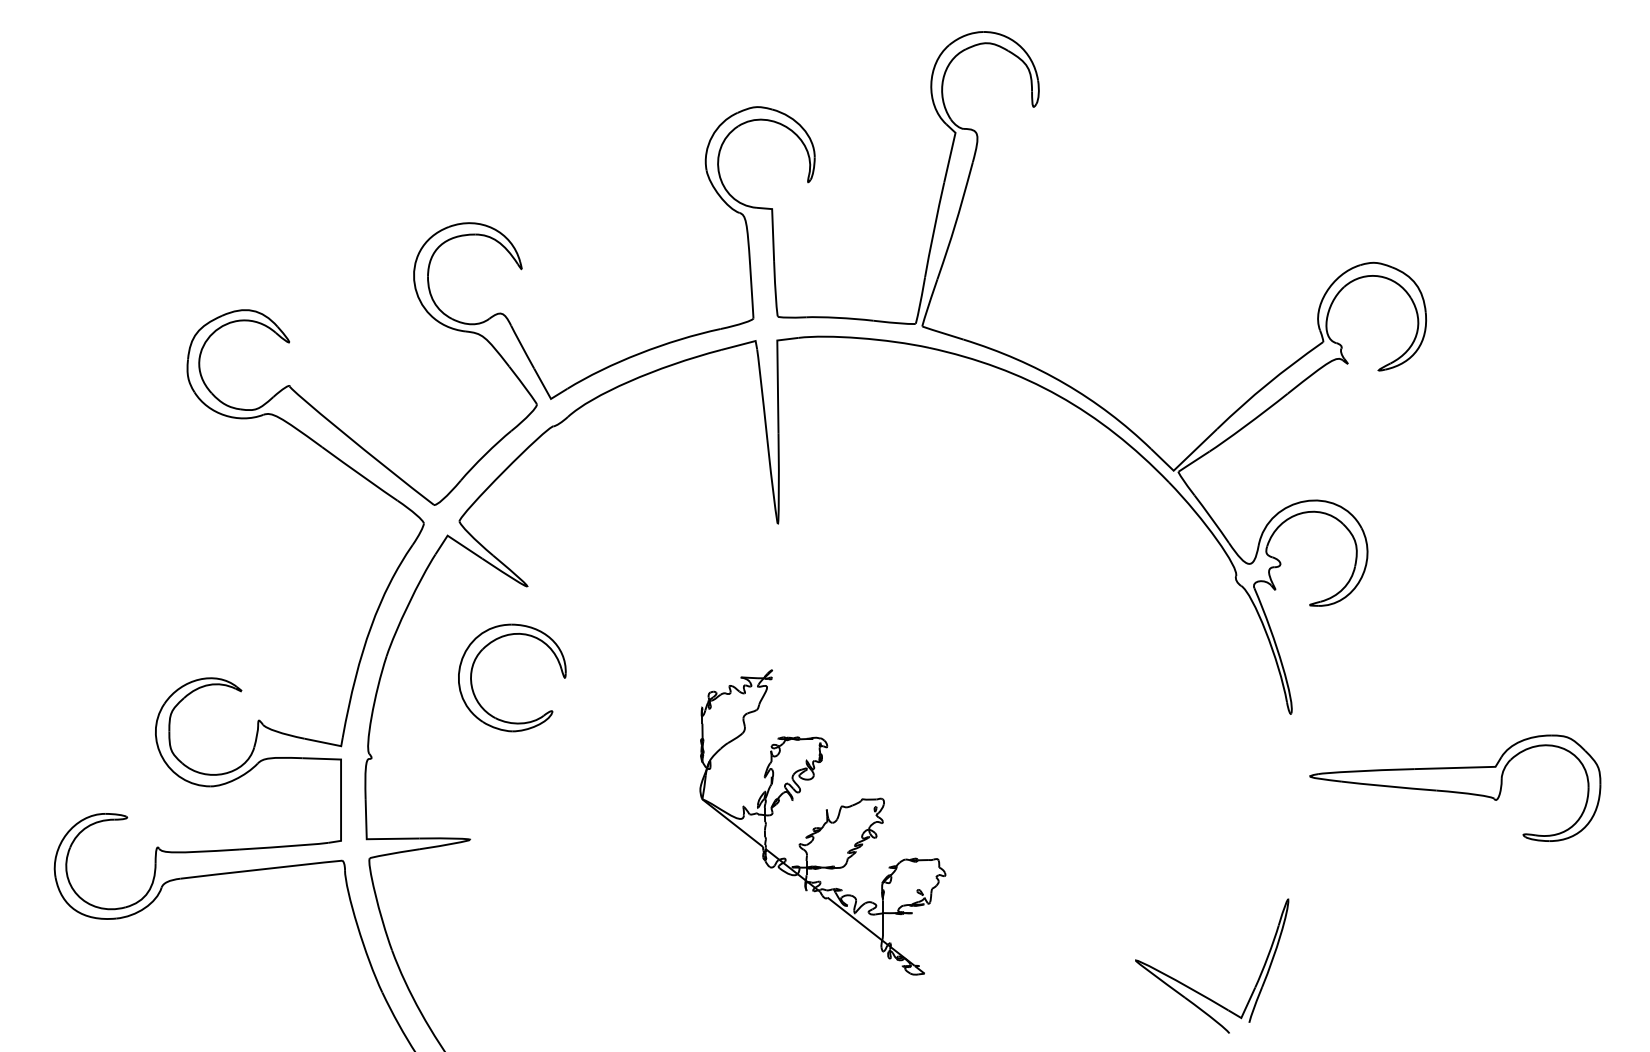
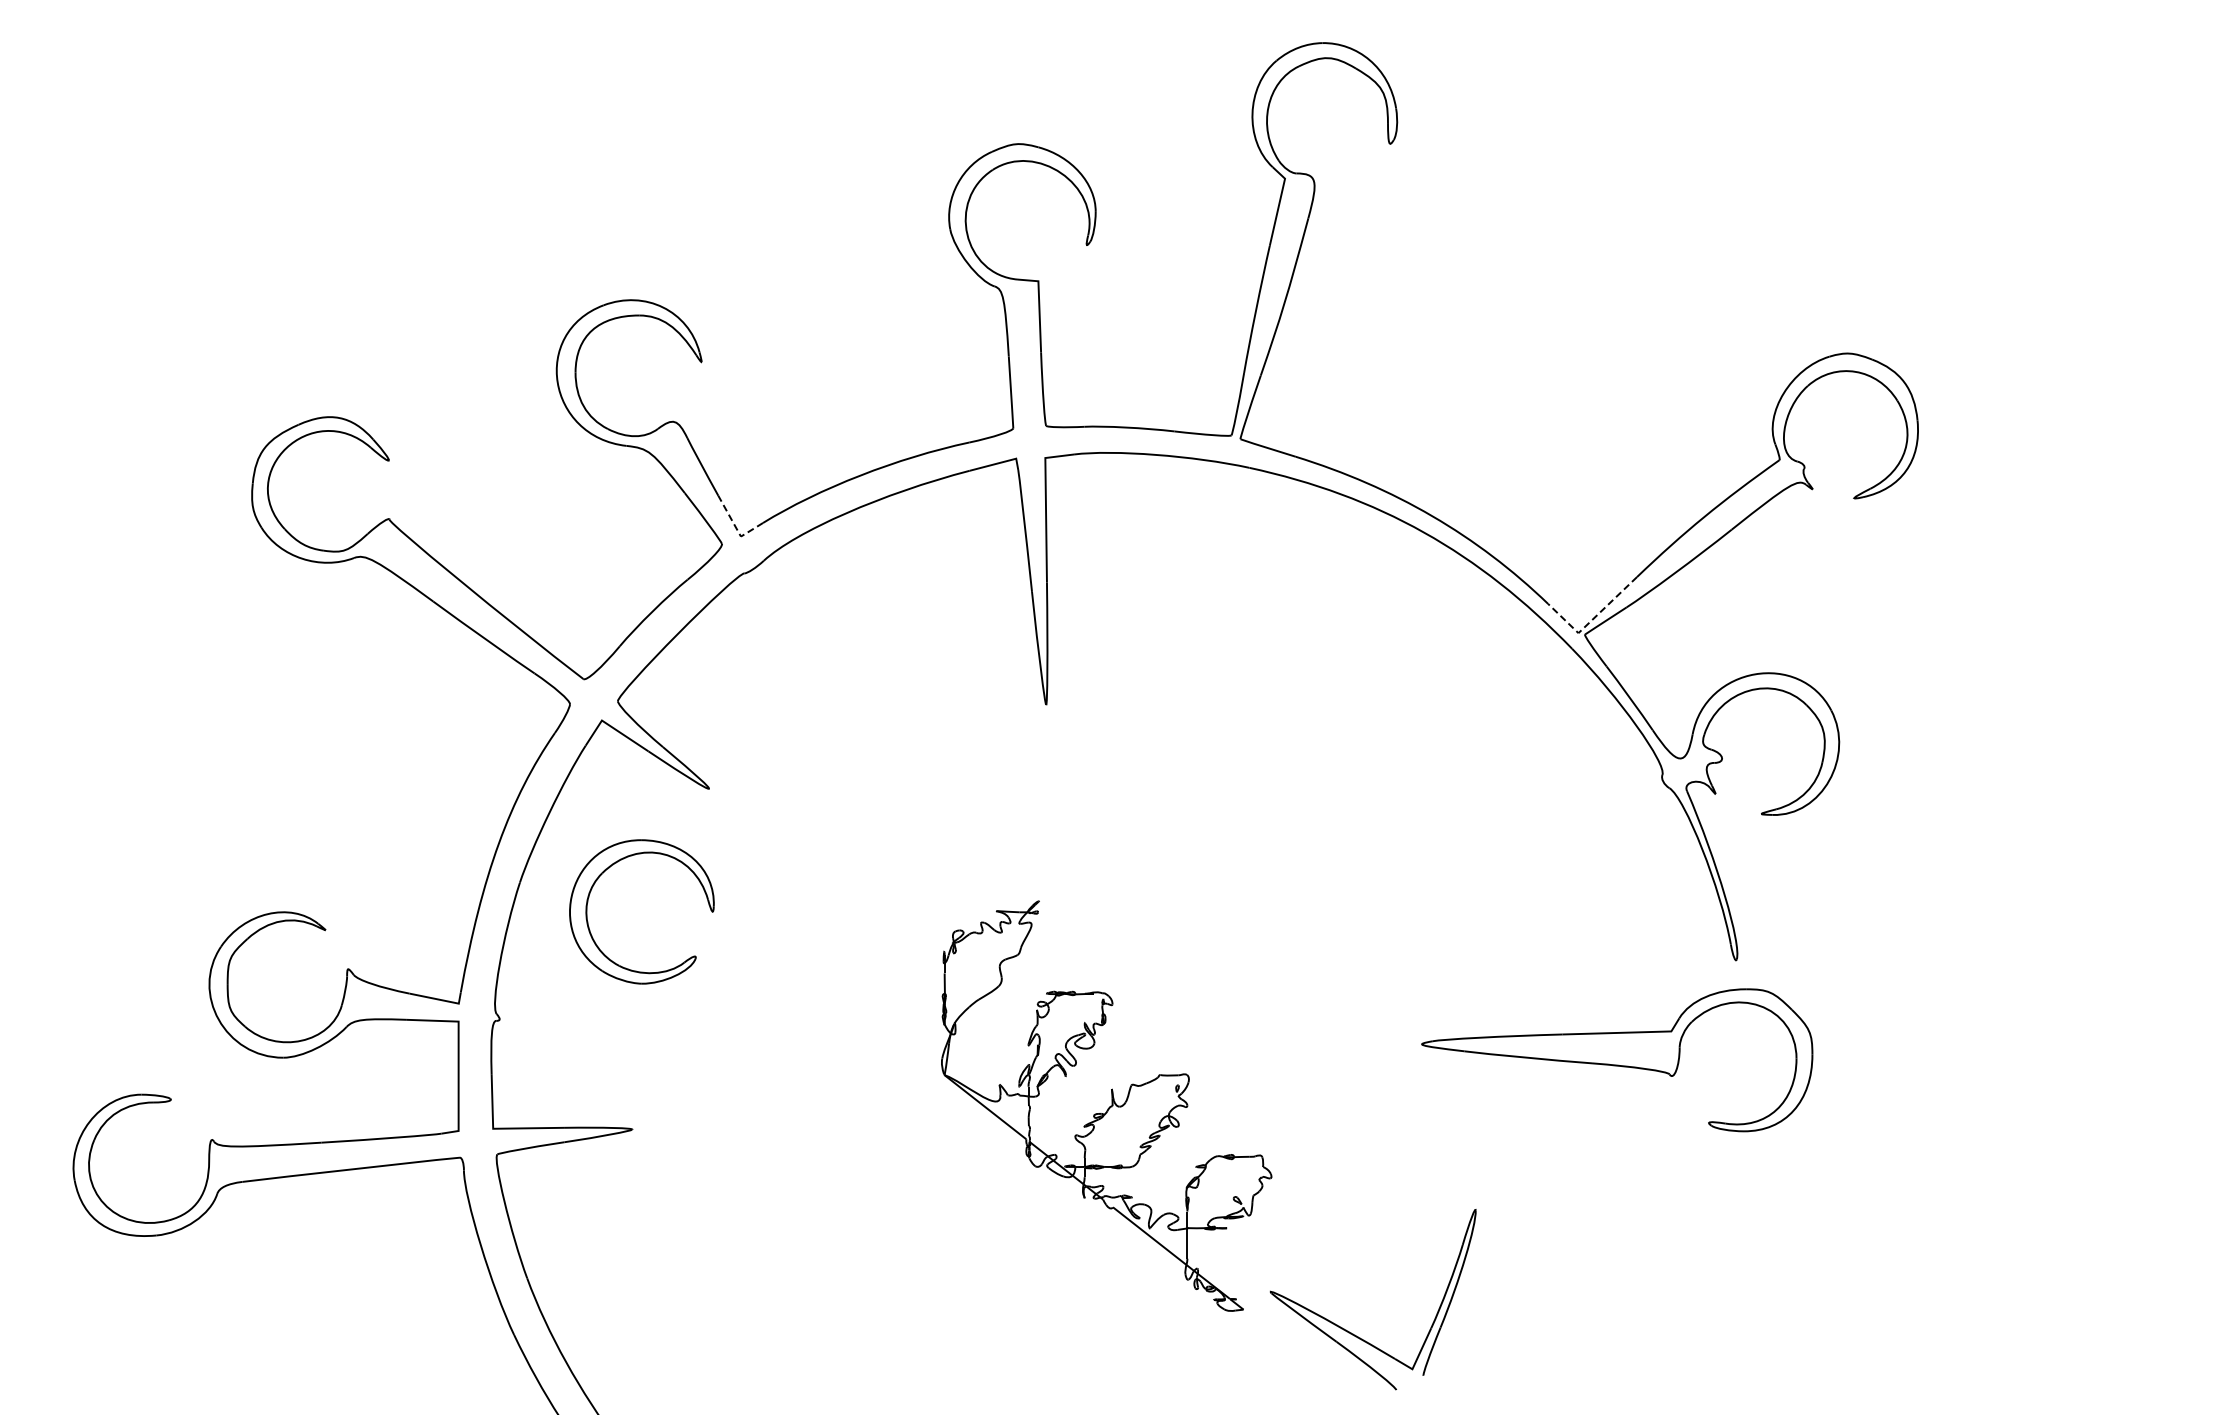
line: (547, 392) -> (736, 527), solid -> dashed
line: (1184, 461) -> (1592, 620), solid -> dashed
part: (488, 645) -> (609, 868), moved
part: (1455, 788) -> (1617, 1060), moved
part: (1198, 992) -> (1355, 1334), moved

